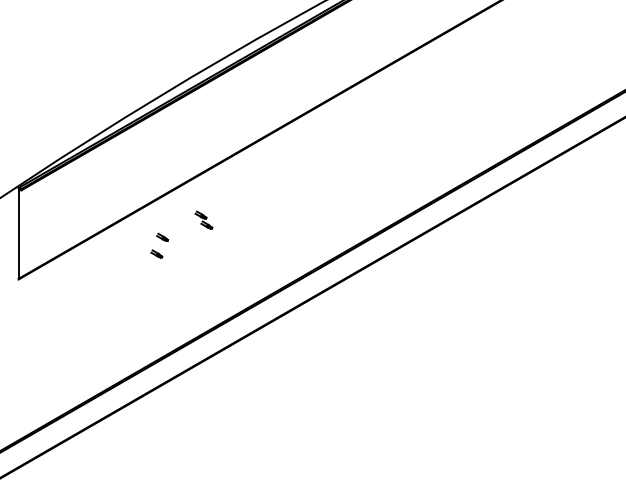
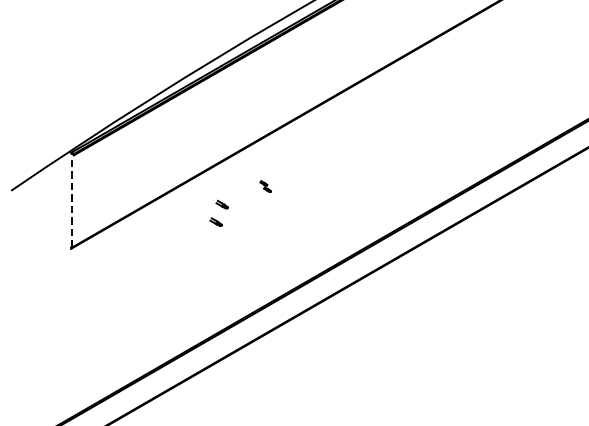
part: (203, 219) -> (265, 185), size x0.6
line: (19, 233) -> (72, 200), solid -> dashed

